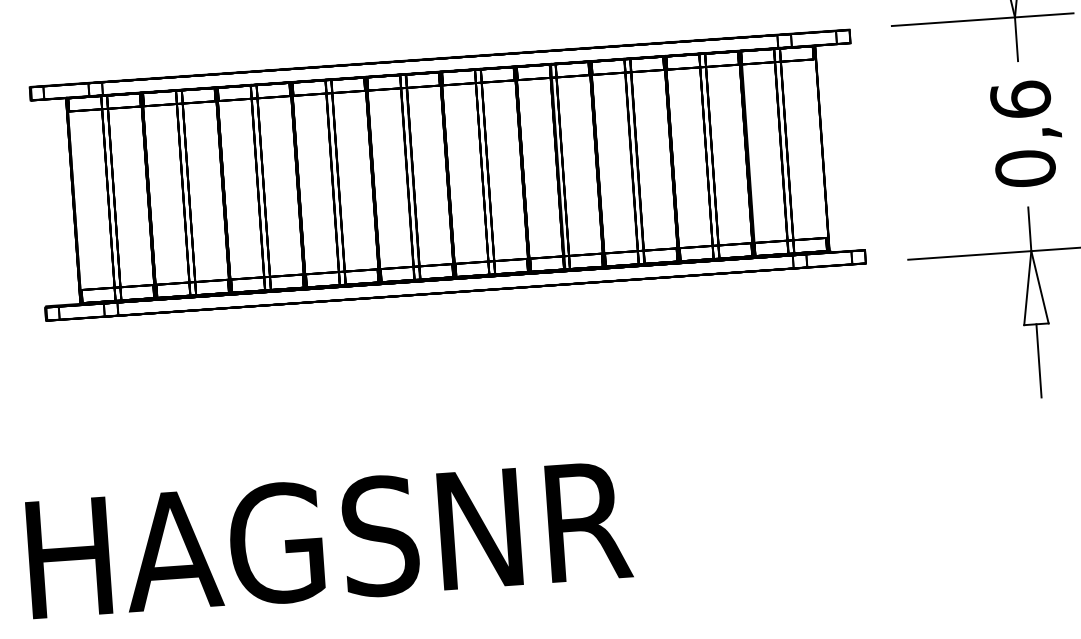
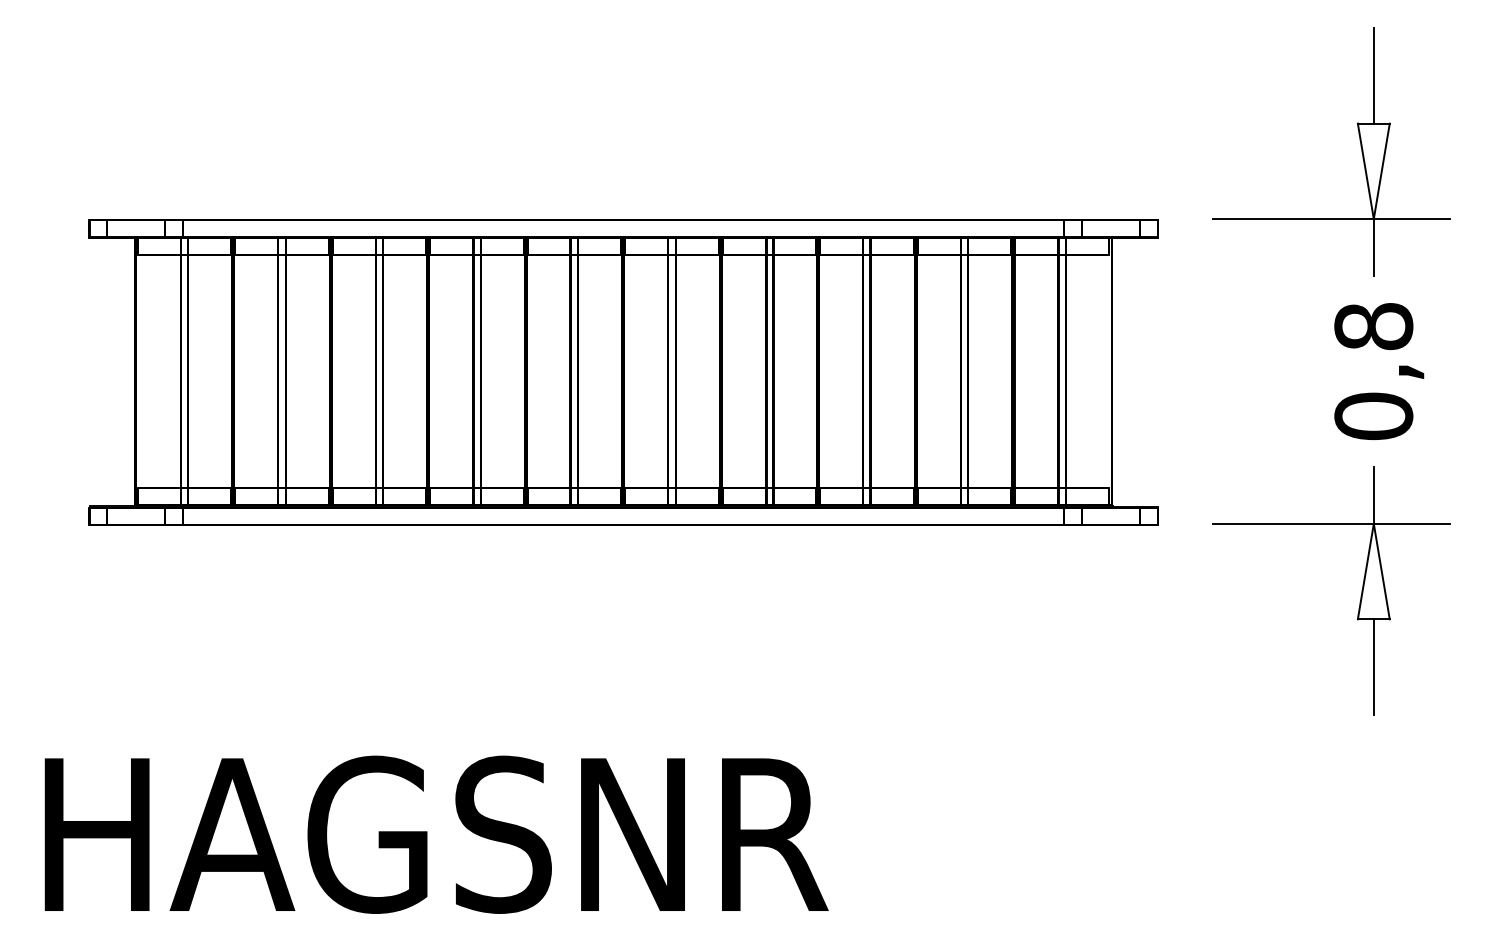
text: (1020, 99) -> (1373, 326), 0,6 -> 0,8

